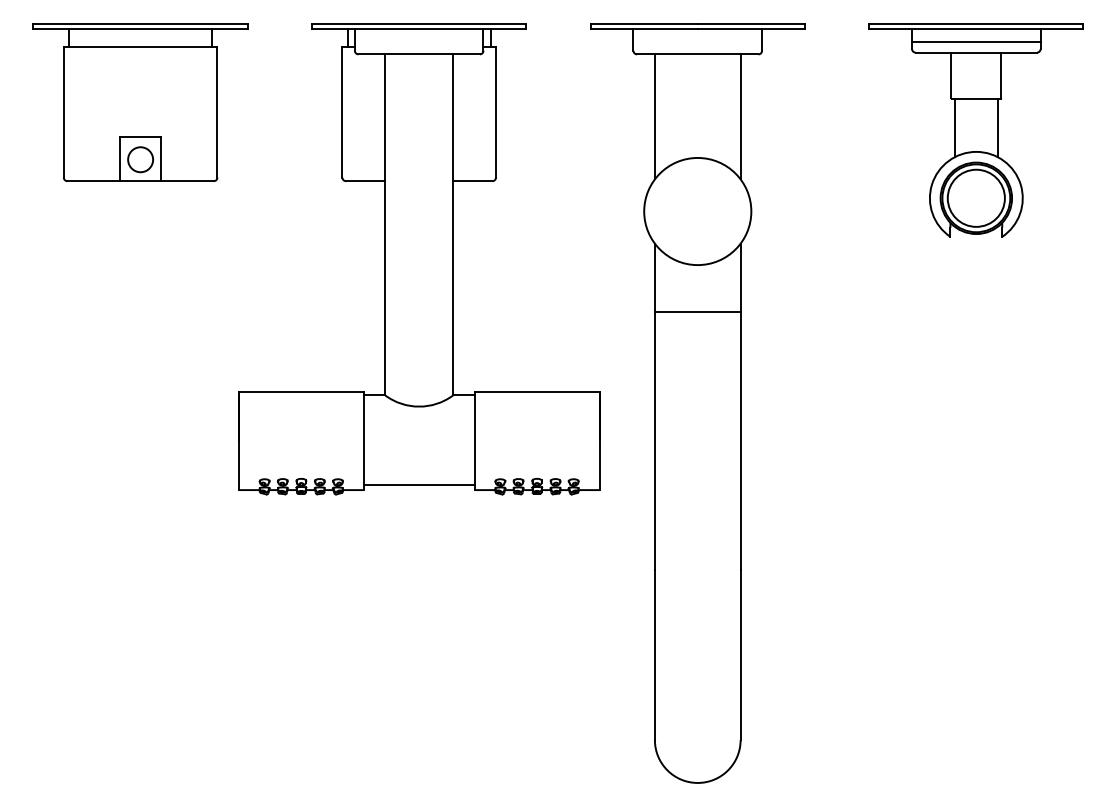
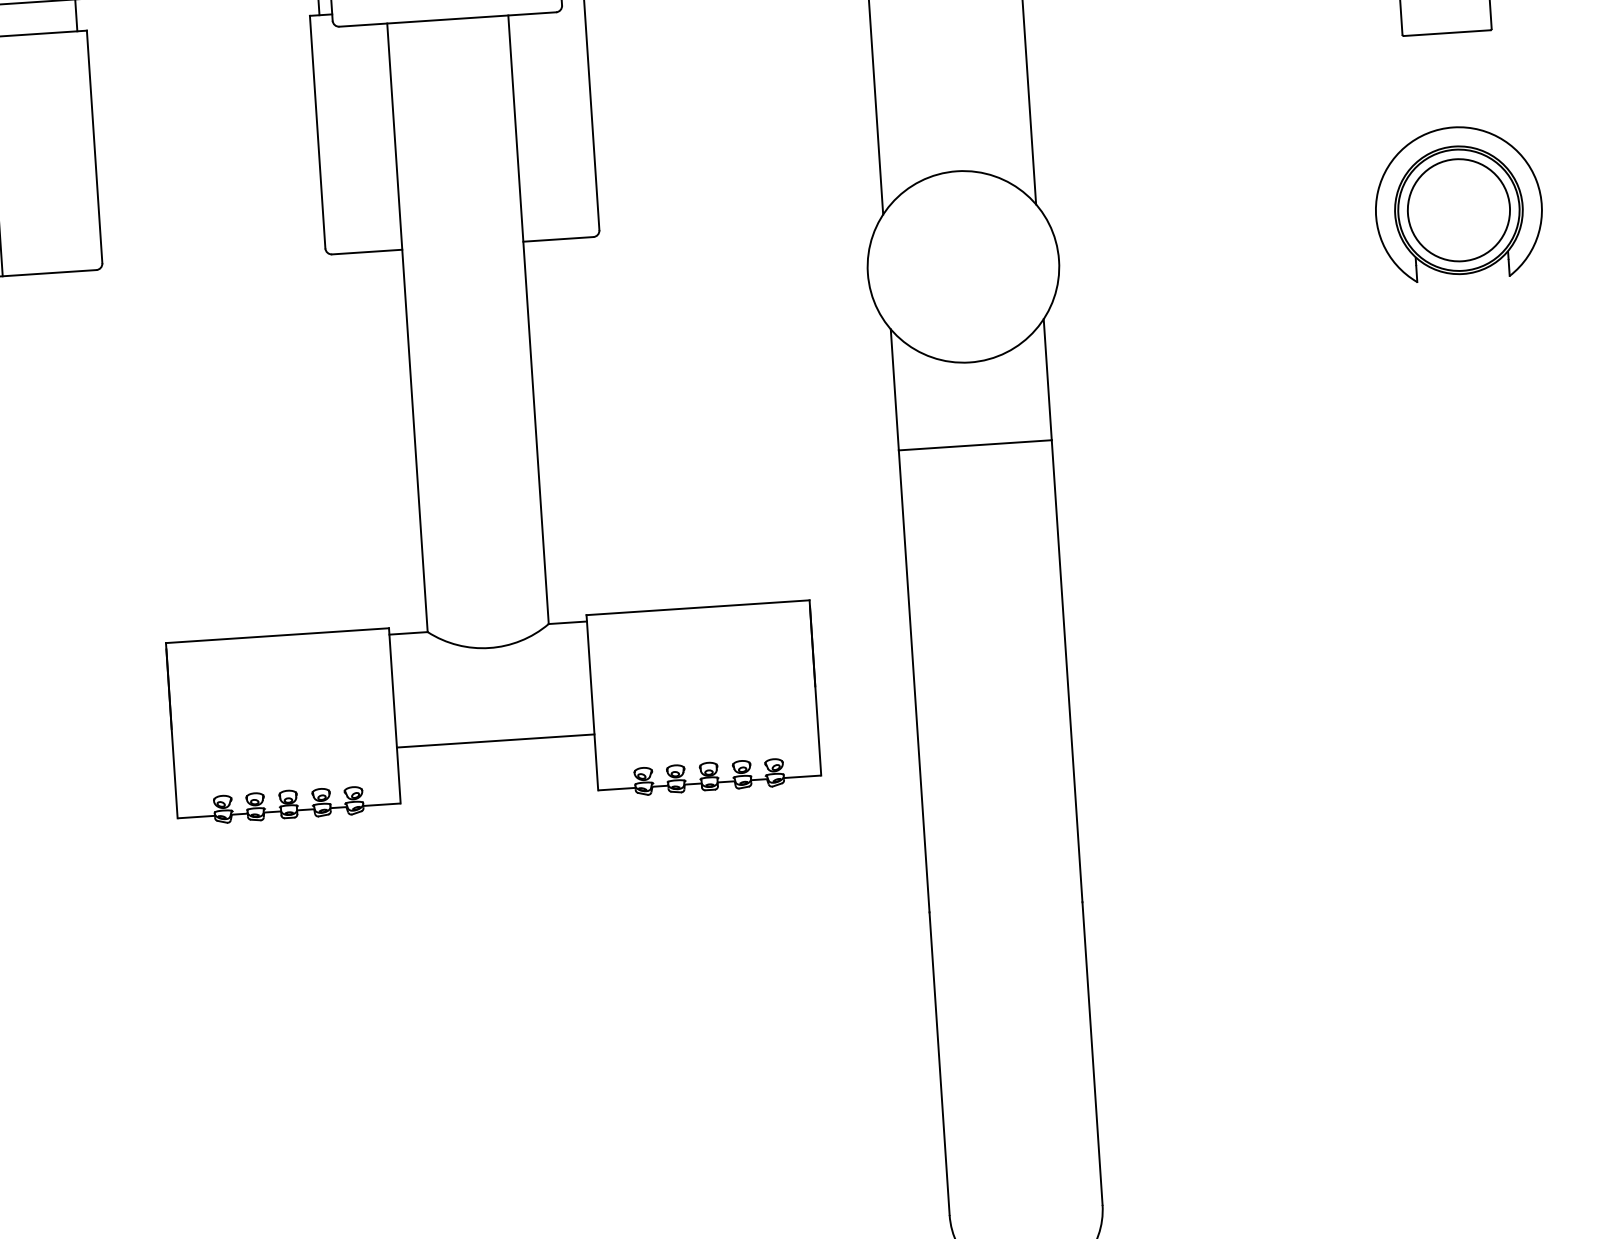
line: (954, 128) -> (1411, 88), removed
line: (997, 128) -> (1488, 83), removed
line: (418, 484) -> (494, 740), moved

